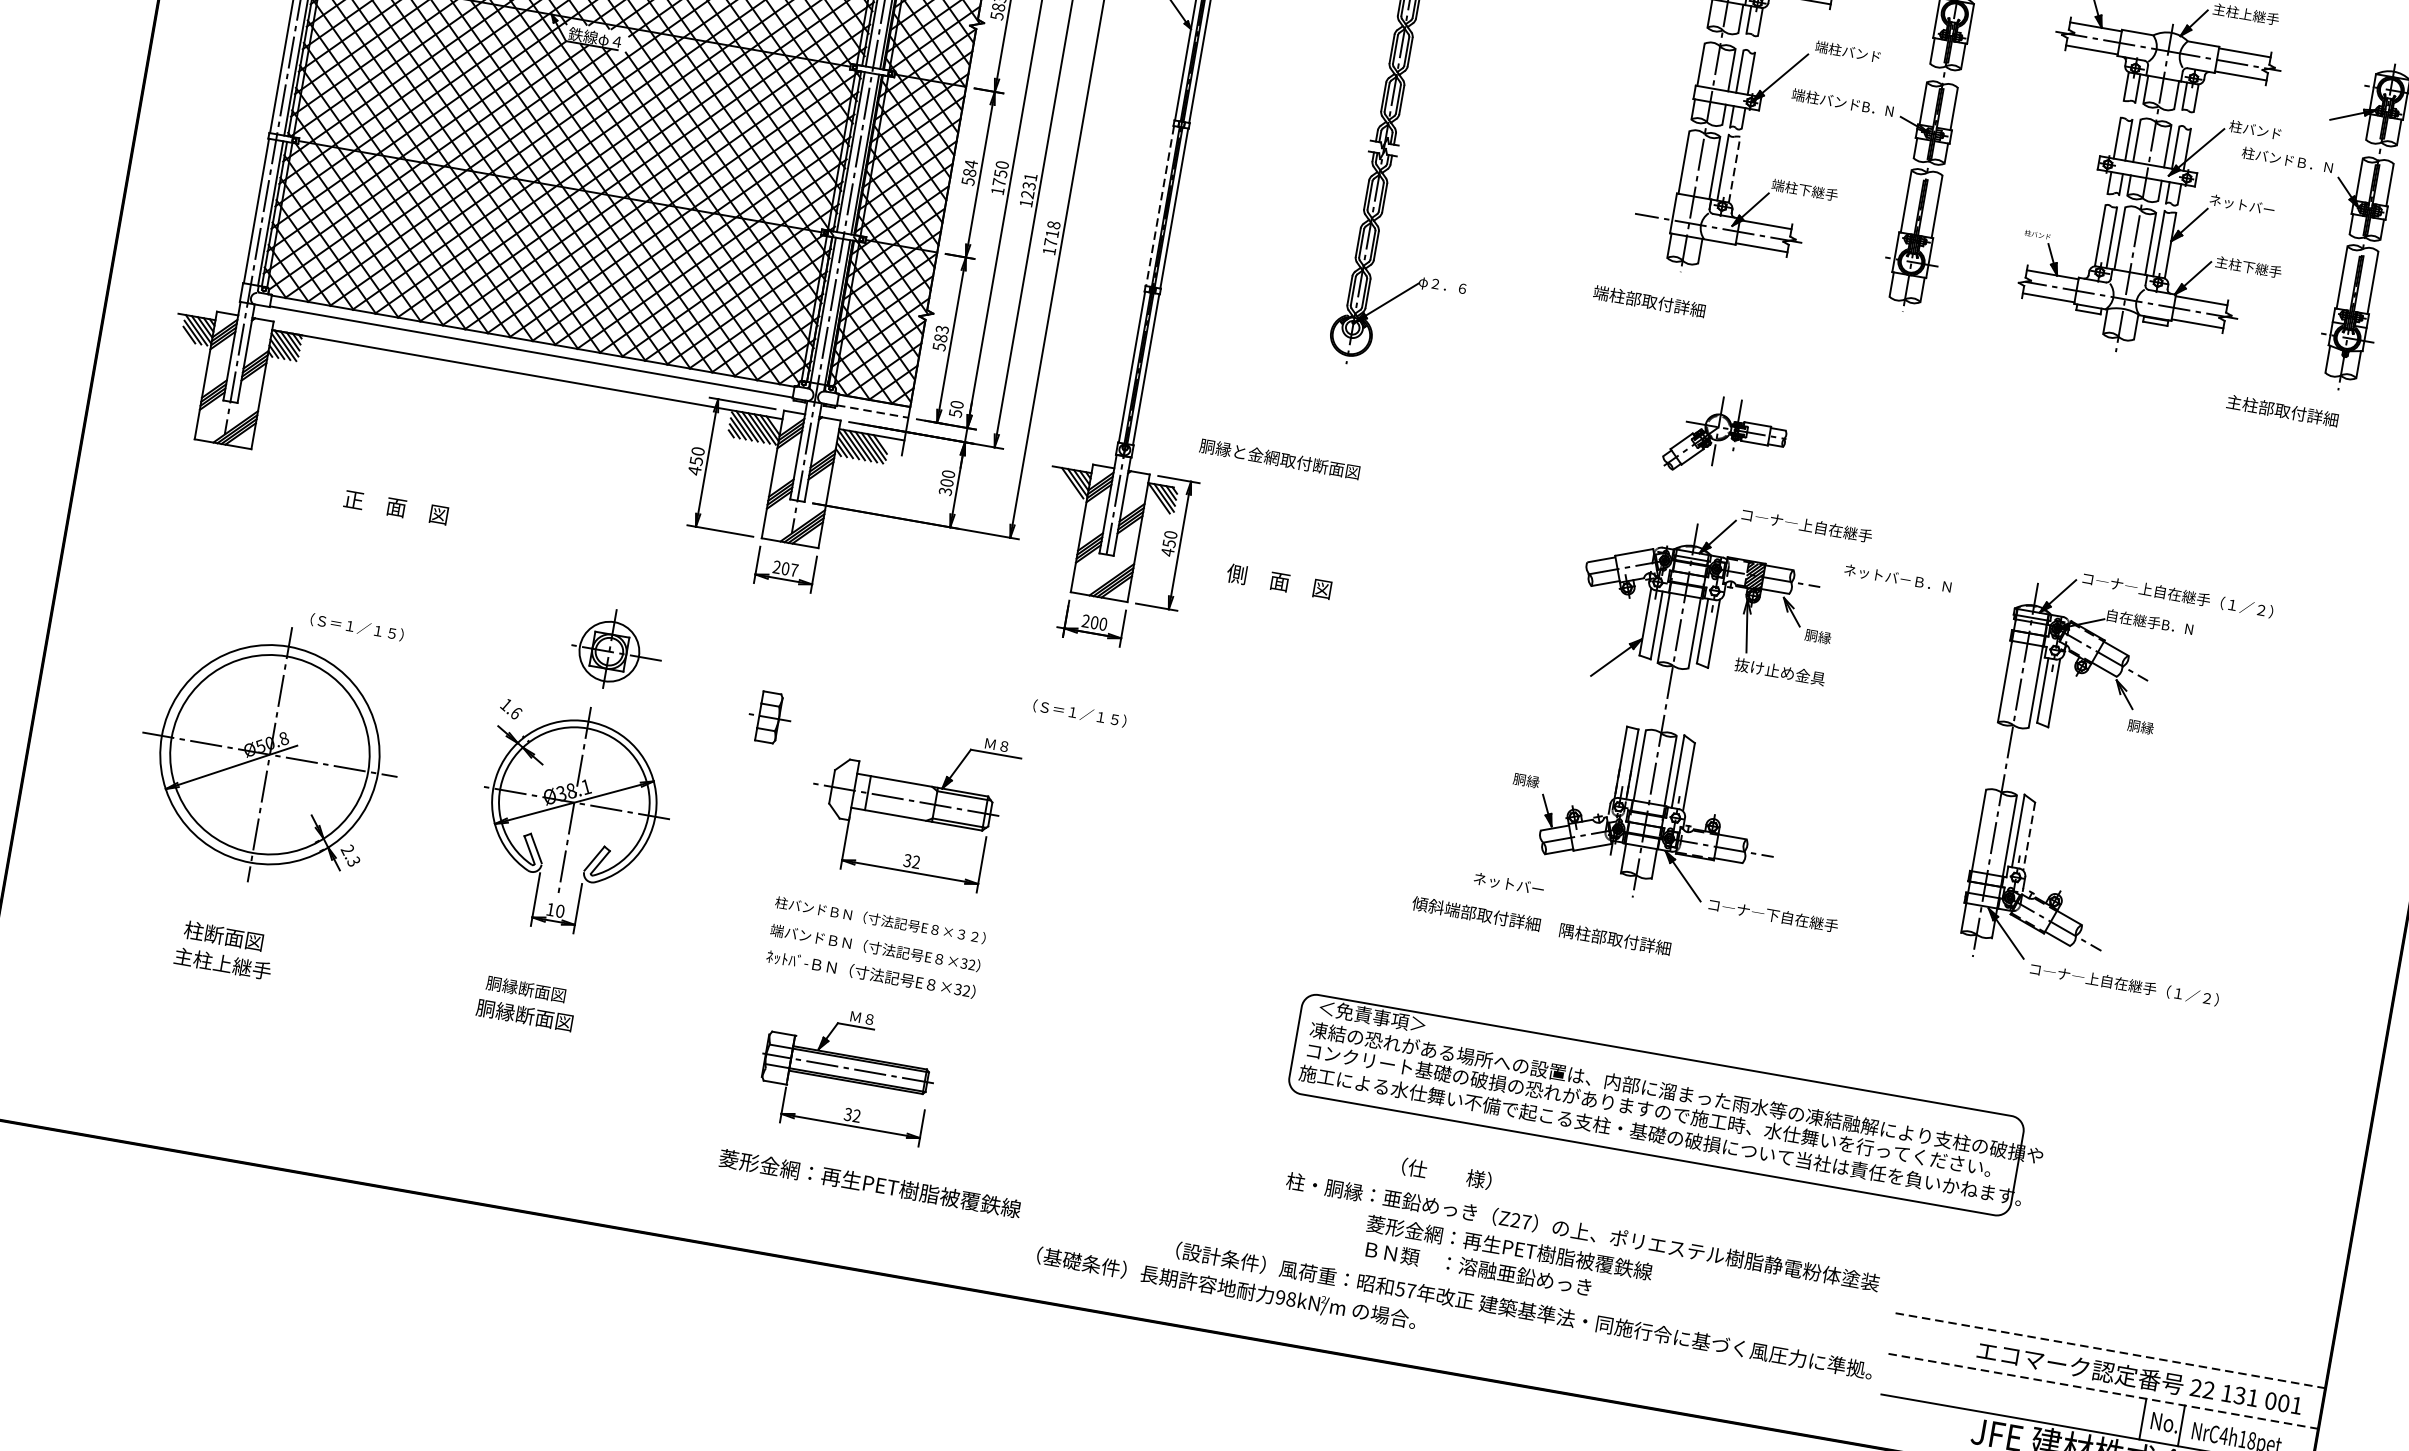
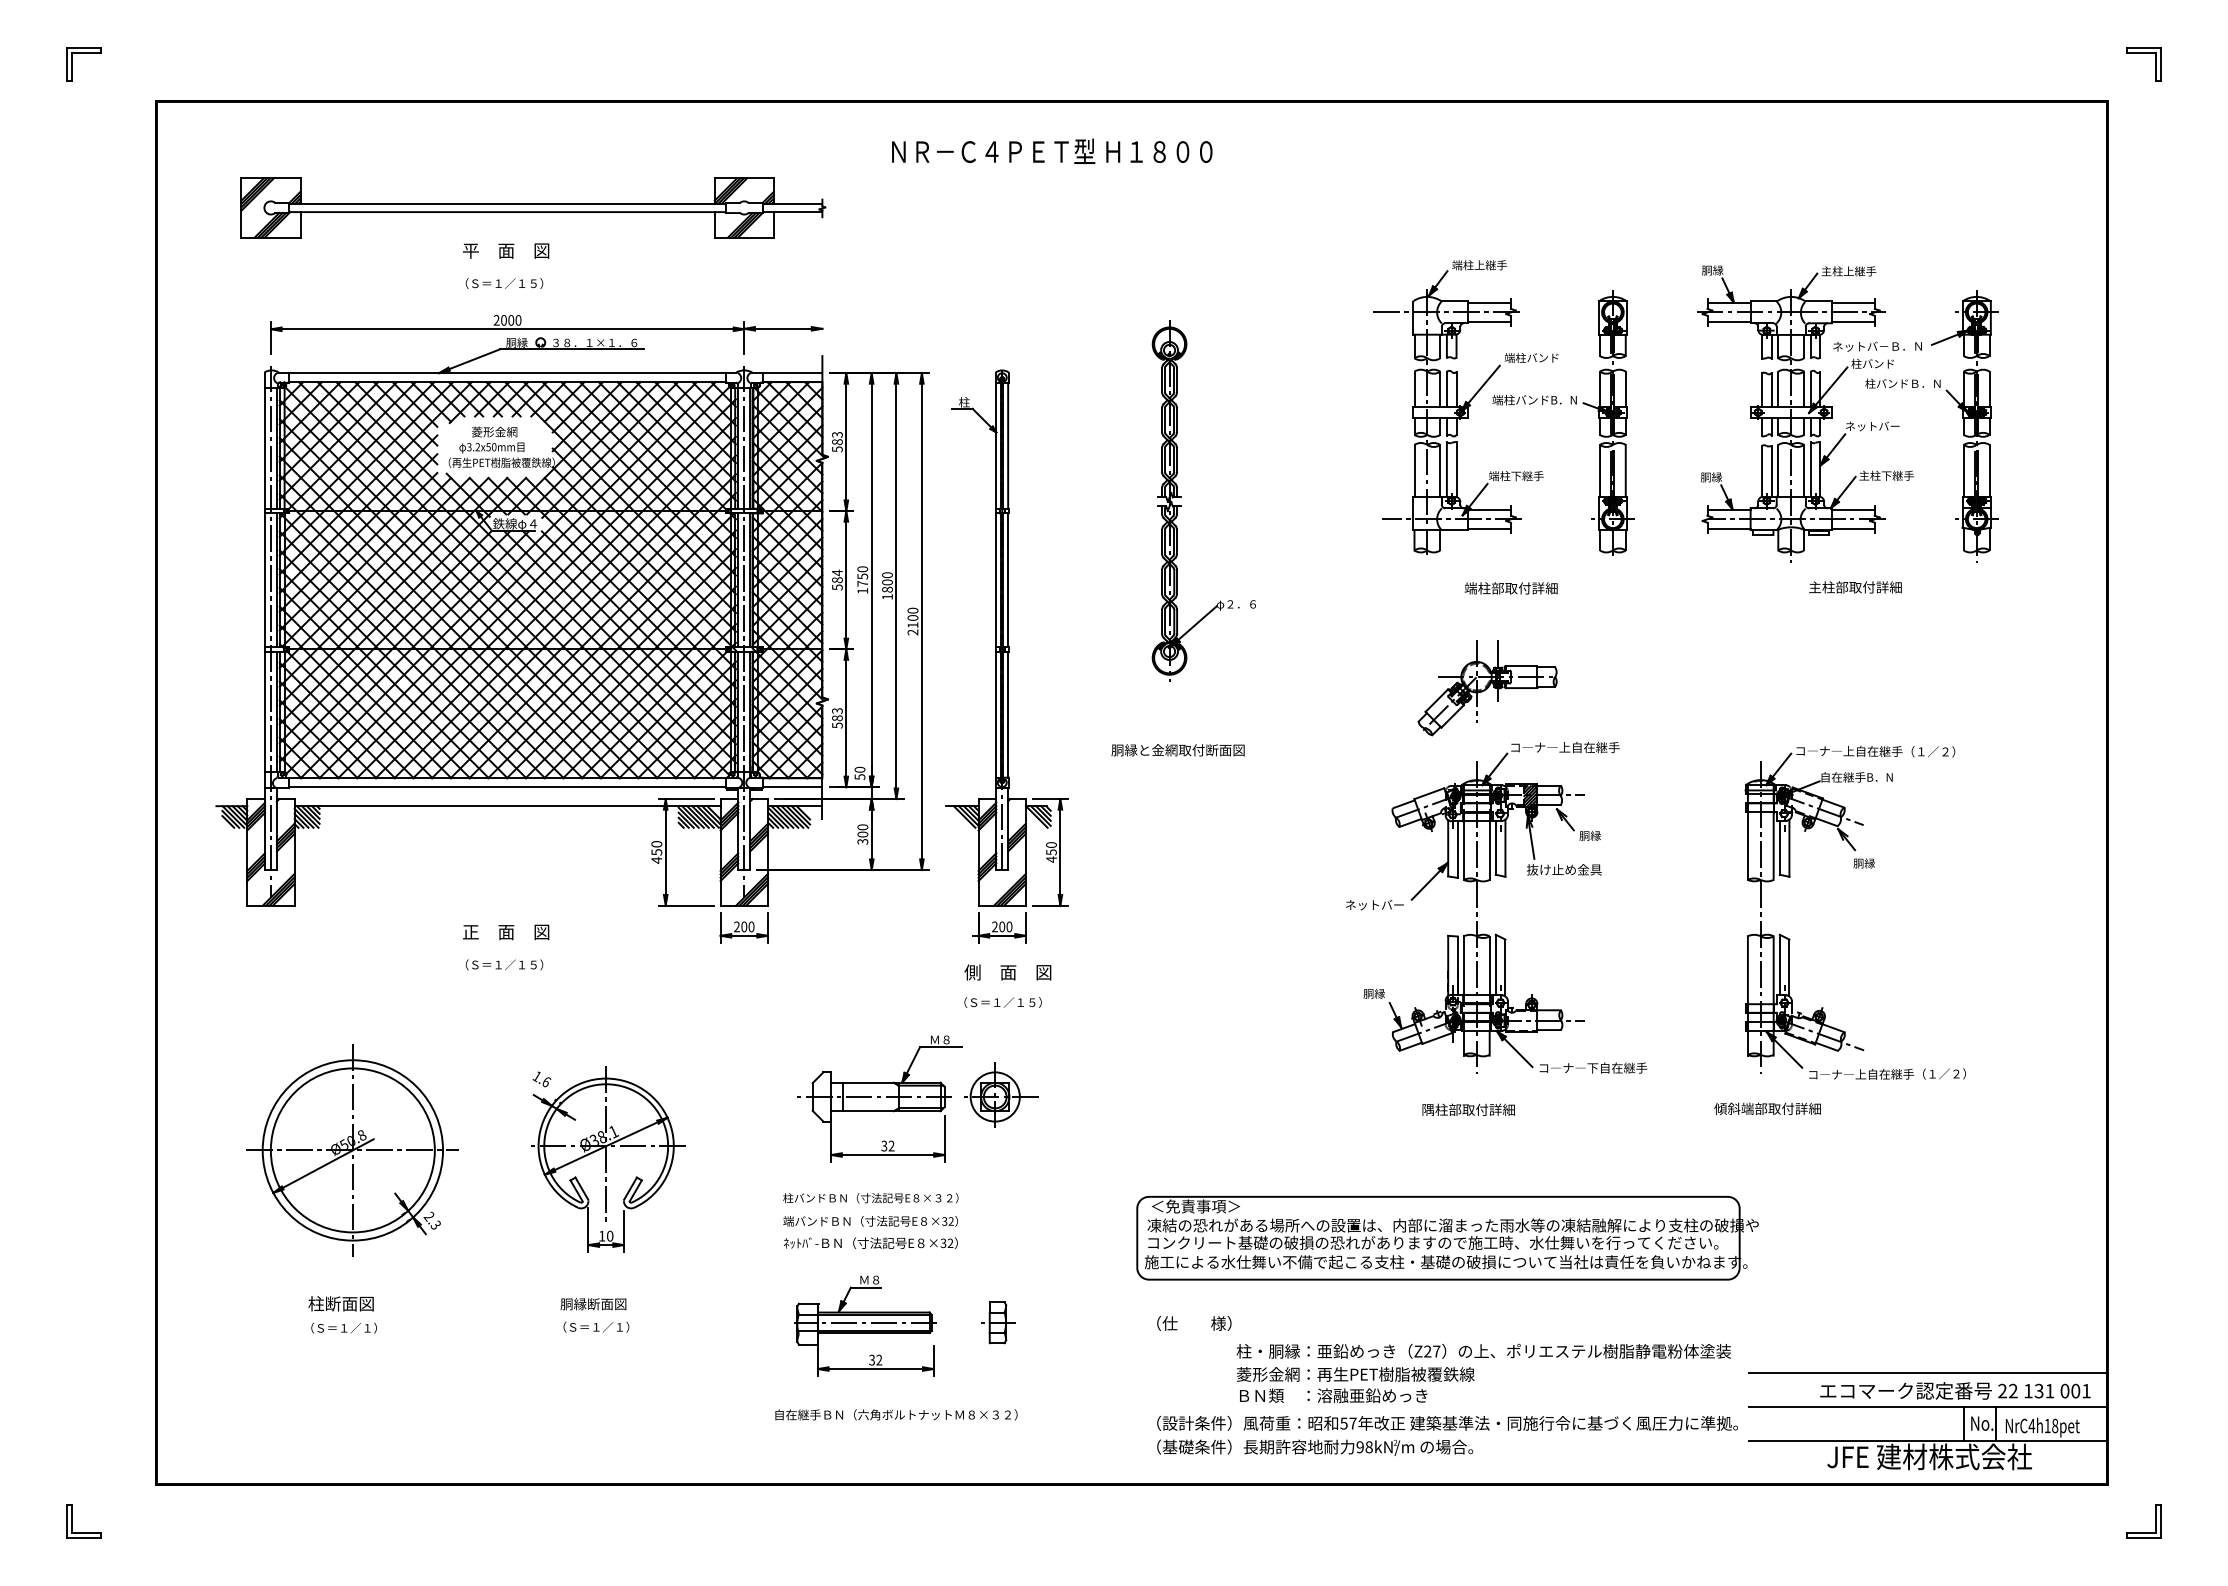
line: (1734, 169) -> (1456, 469), dashed -> solid
text: (1029, 186) -> (887, 582), 1231 -> 1800
line: (1160, 206) -> (996, 580), dashed -> solid
text: (2037, 232) -> (1710, 477), 柱バンド -> 胴縁
text: (1051, 238) -> (912, 621), 1718 -> 2100
text: (1648, 301) -> (1510, 588), moved
line: (872, 411) -> (792, 787), dashed -> solid
text: (2282, 411) -> (1855, 587), moved
part: (1725, 438) -> (1487, 688), size x1.43
text: (1279, 459) -> (1177, 750), moved
text: (396, 507) -> (506, 932), moved
text: (794, 569) -> (751, 926), 207 -> 200
text: (1897, 578) -> (1877, 346), moved
text: (1278, 581) -> (1007, 972), moved
text: (357, 626) -> (504, 964), moved
part: (617, 650) -> (1001, 1094), moved
part: (769, 717) -> (998, 1322), moved
line: (2029, 837) -> (1789, 968), dashed -> solid
text: (1508, 884) -> (1374, 905), moved
text: (1476, 913) -> (1767, 1108), moved
text: (223, 962) -> (344, 1325), 主柱上継手 -> （Ｓ＝１／１）
text: (524, 1015) -> (595, 1325), 胴縁断面図 -> （Ｓ＝１／１）
part: (1667, 1107) -> (1447, 1238), moved
text: (1446, 1173) -> (1194, 1323), moved
text: (870, 1183) -> (899, 1412), 菱形金網：再生PET樹脂被覆鉄線 -> 自在継手ＢＮ（六角ボルトナットＭ８×３２）
text: (1507, 1260) -> (1355, 1385), moved
text: (1226, 1288) -> (1315, 1447), moved
line: (2111, 1351) -> (1928, 1373), dashed -> solid
line: (2104, 1390) -> (1928, 1406), dashed -> solid

